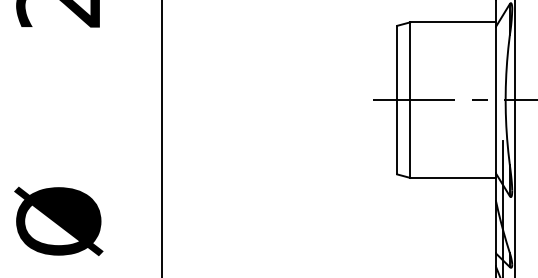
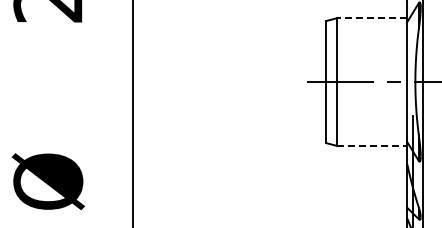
line: (452, 22) -> (371, 18), solid -> dashed
line: (453, 177) -> (372, 145), solid -> dashed

